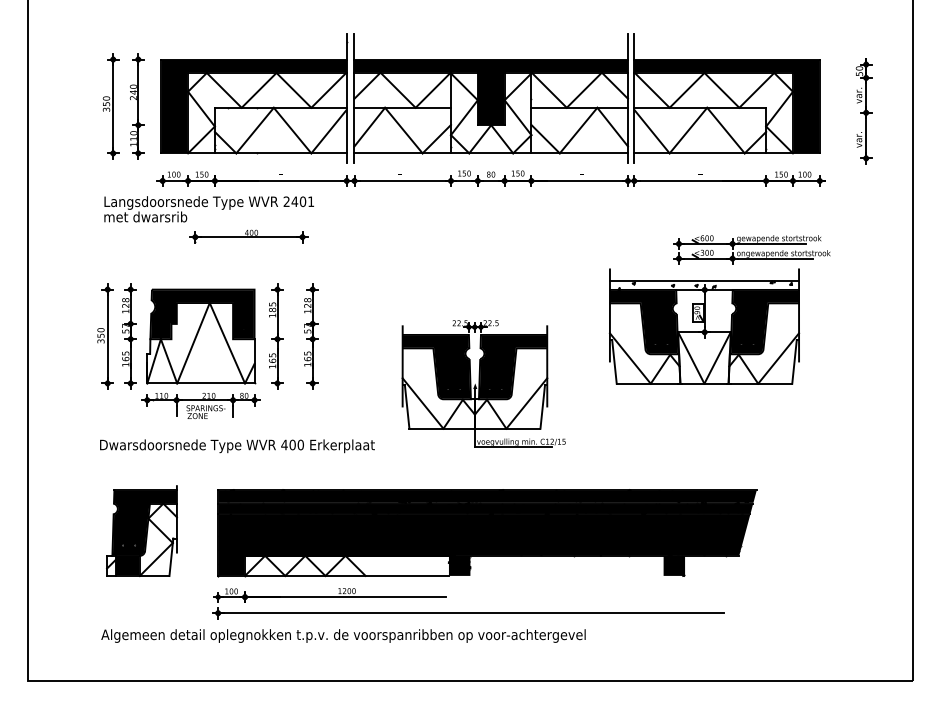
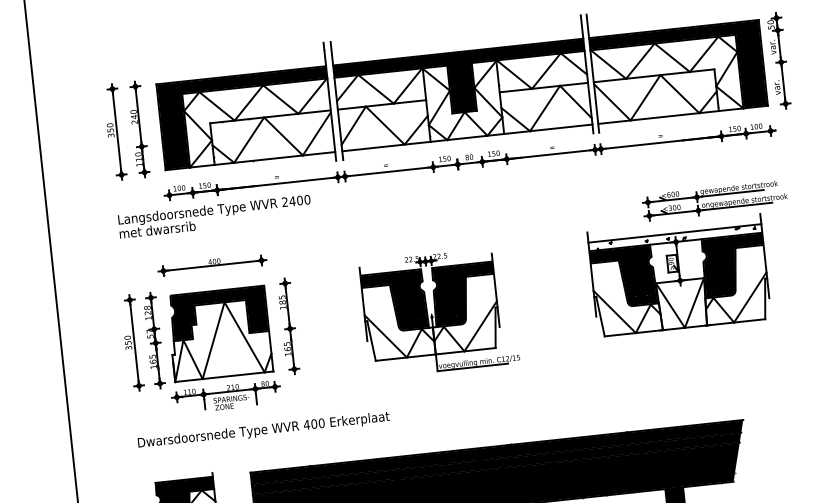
part: (863, 111) -> (778, 61), moved
text: (311, 201) -> (307, 199), 2401 -> 2400
part: (248, 236) -> (212, 265), moved
part: (311, 336) -> (320, 322), removed
part: (483, 383) -> (439, 312), moved

